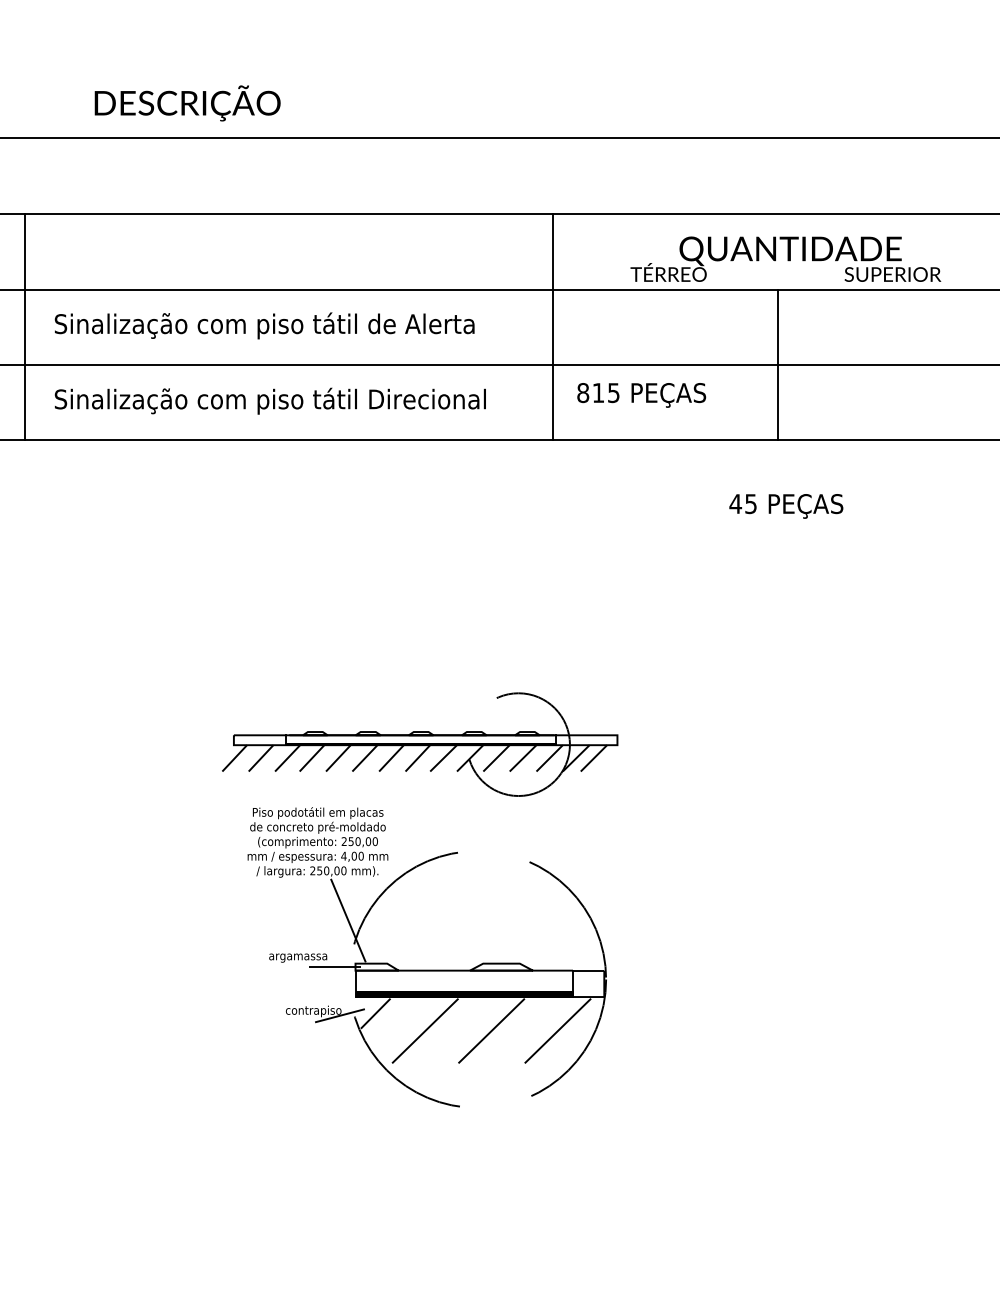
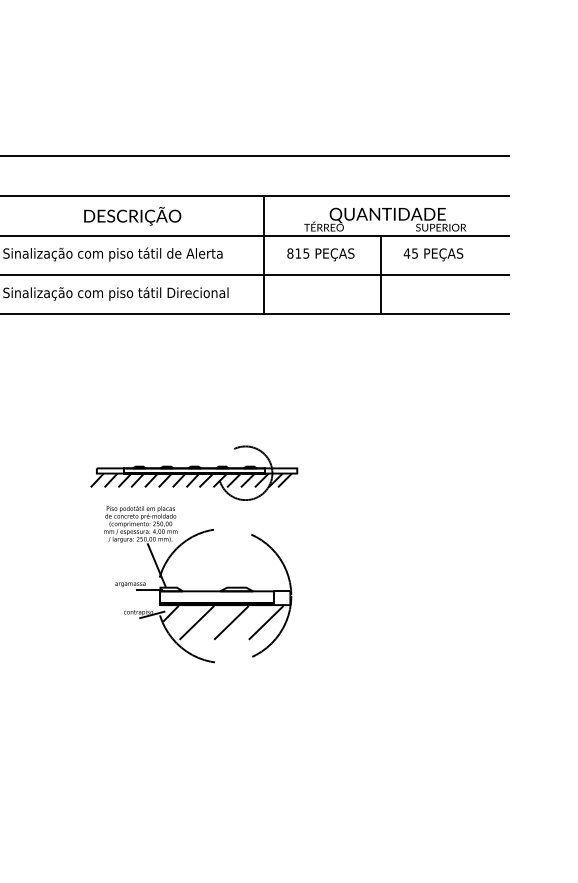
text: (187, 103) -> (132, 216), moved
text: (640, 394) -> (320, 254), moved
text: (786, 505) -> (433, 254), moved

